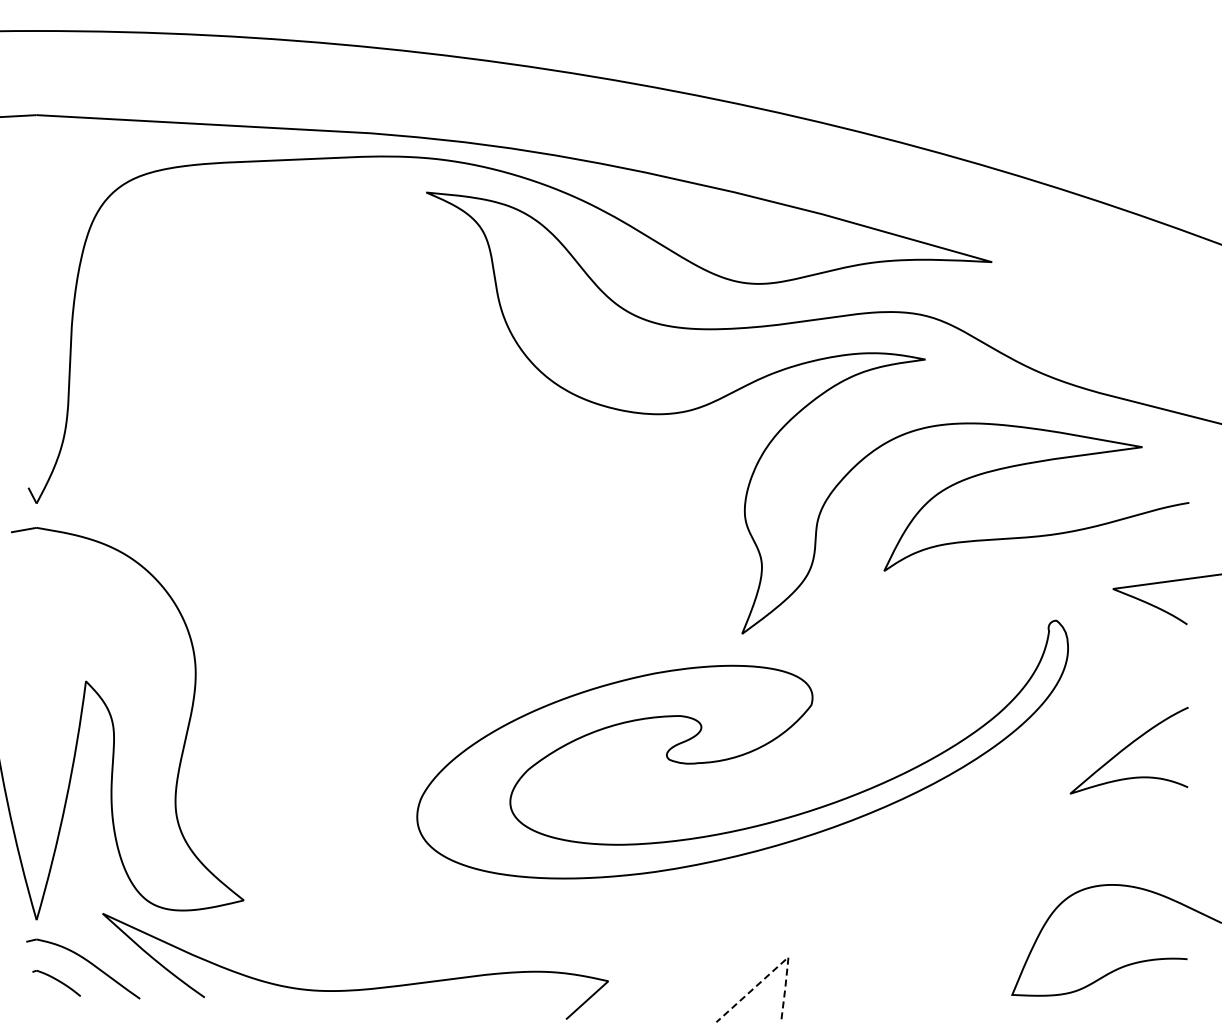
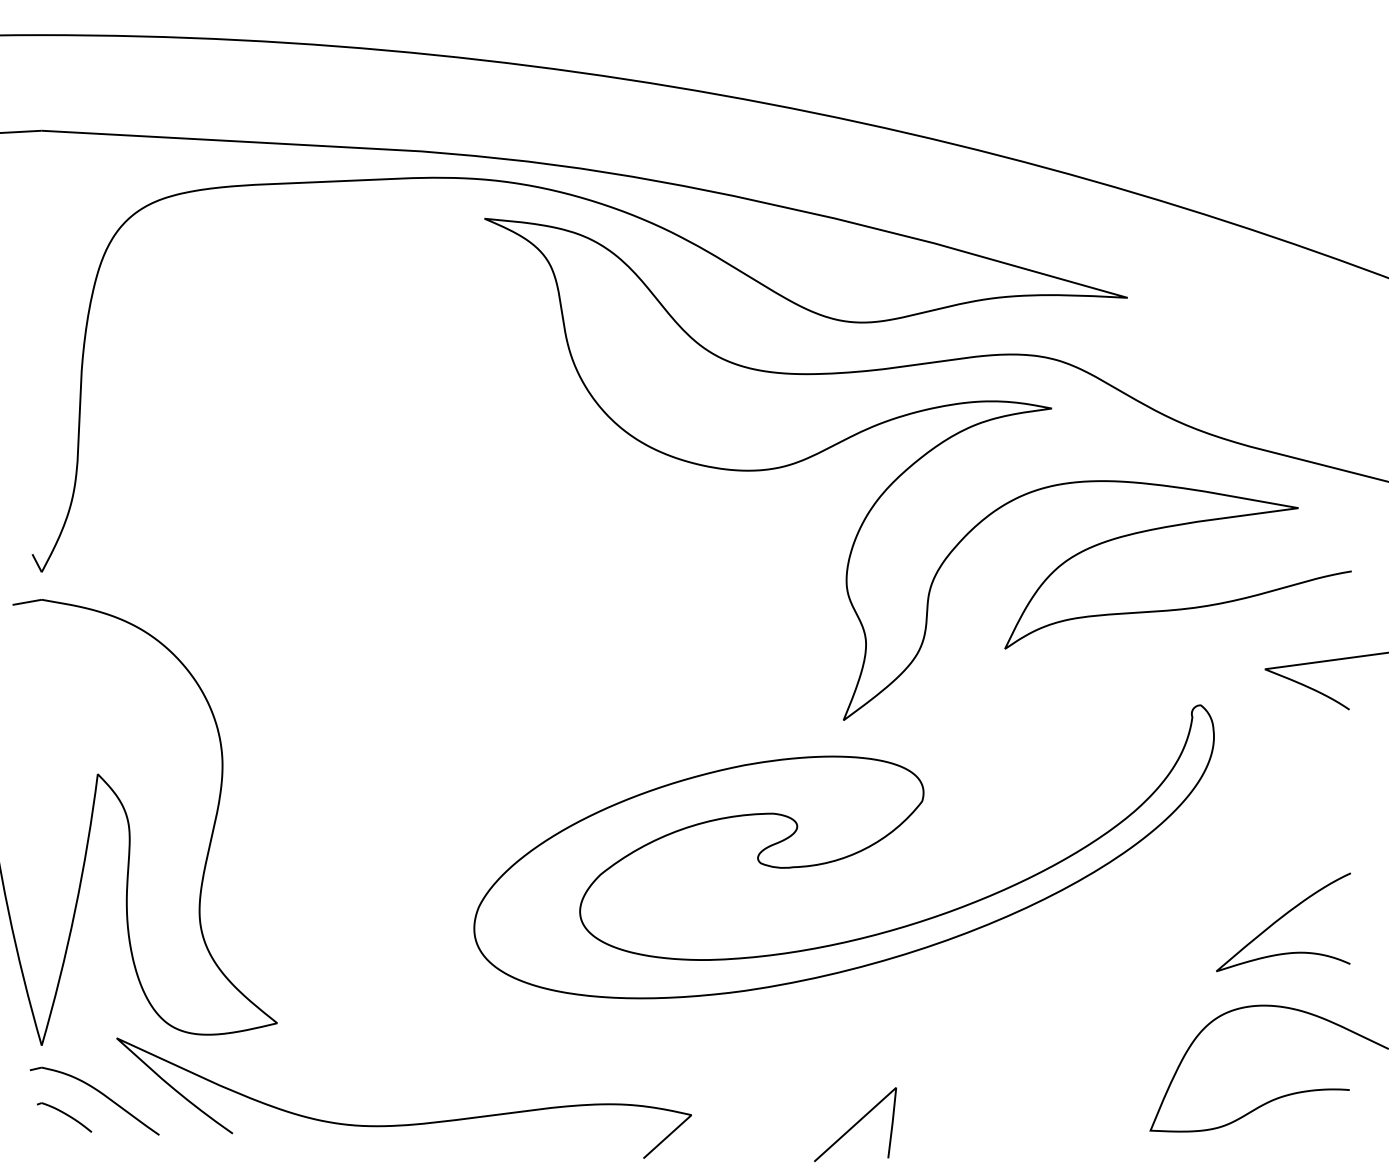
curve: (1126, 748) -> (1280, 919), moved
line: (776, 968) -> (882, 1100), dashed -> solid

